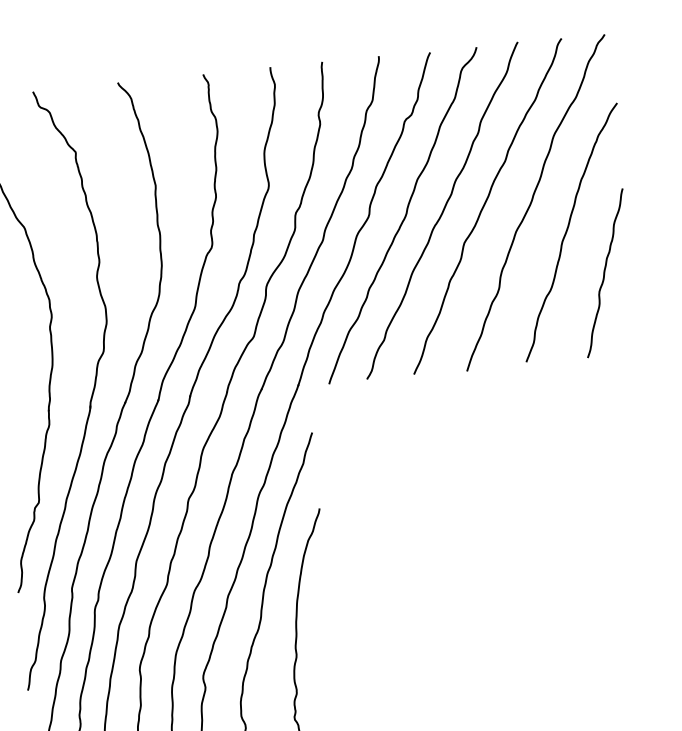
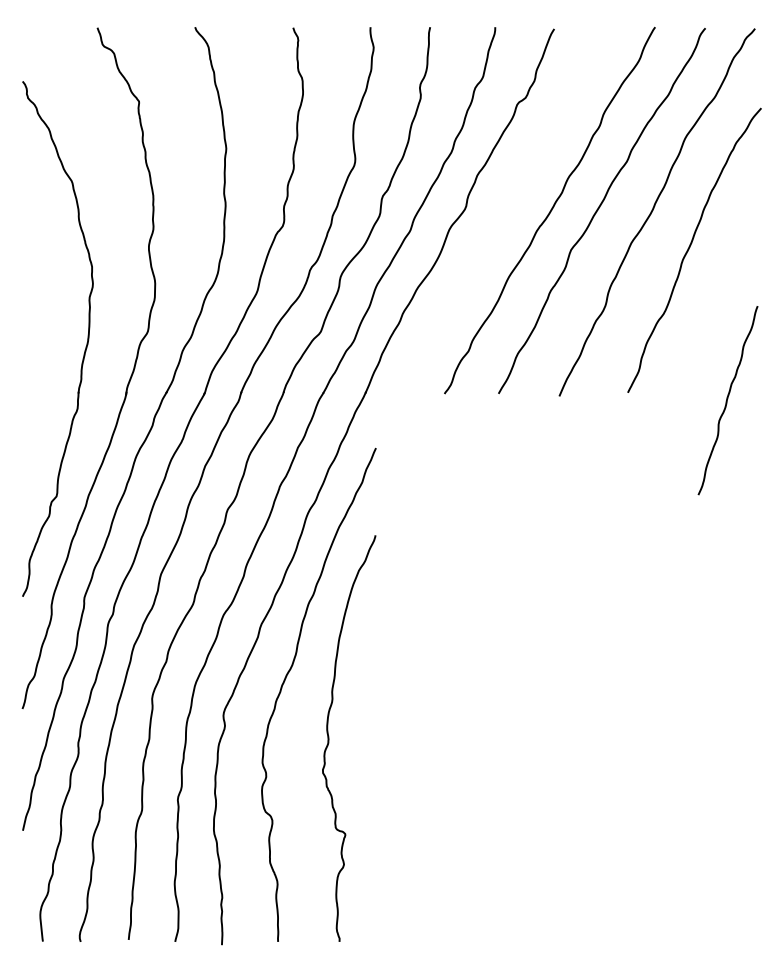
curve: (404, 215) -> (506, 211), removed
curve: (604, 273) -> (727, 400), moved

